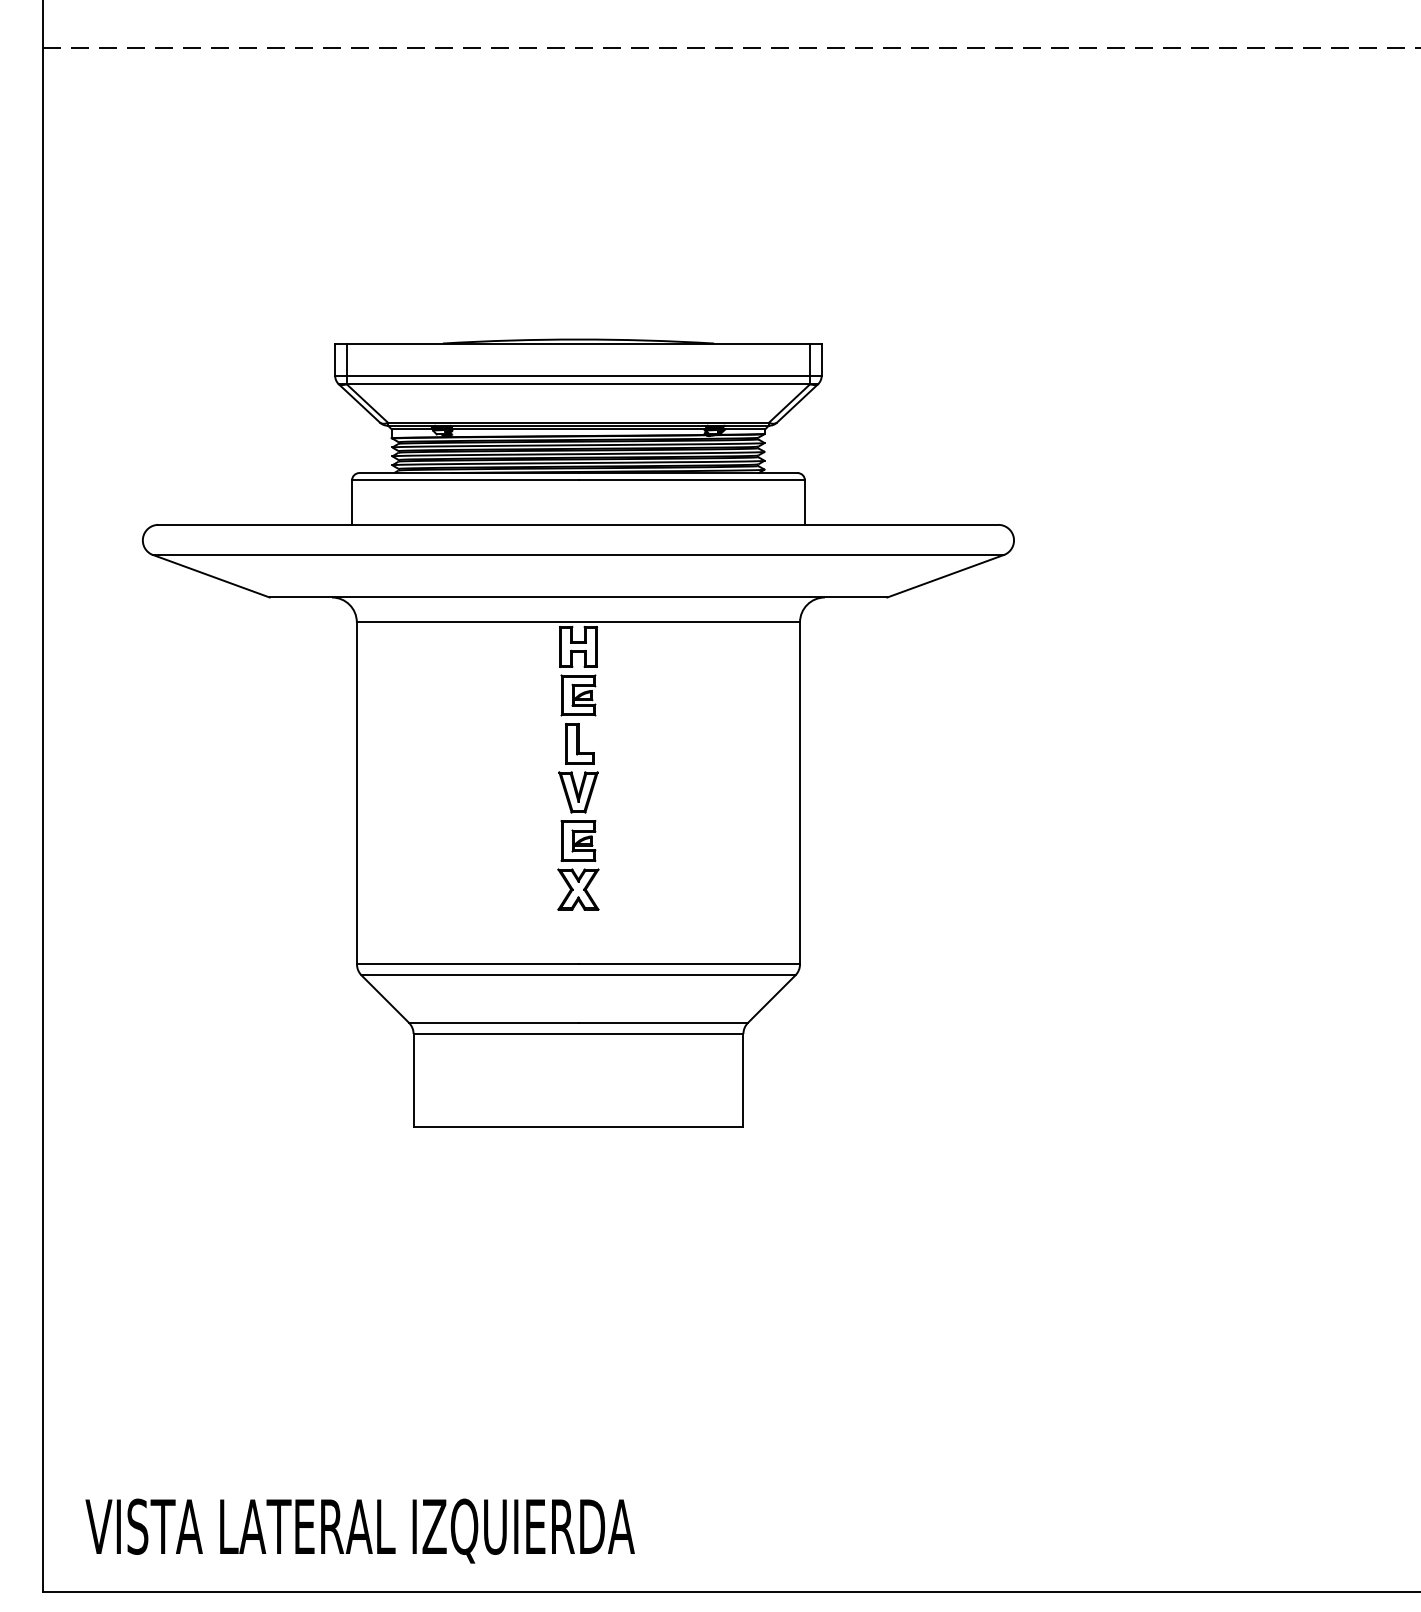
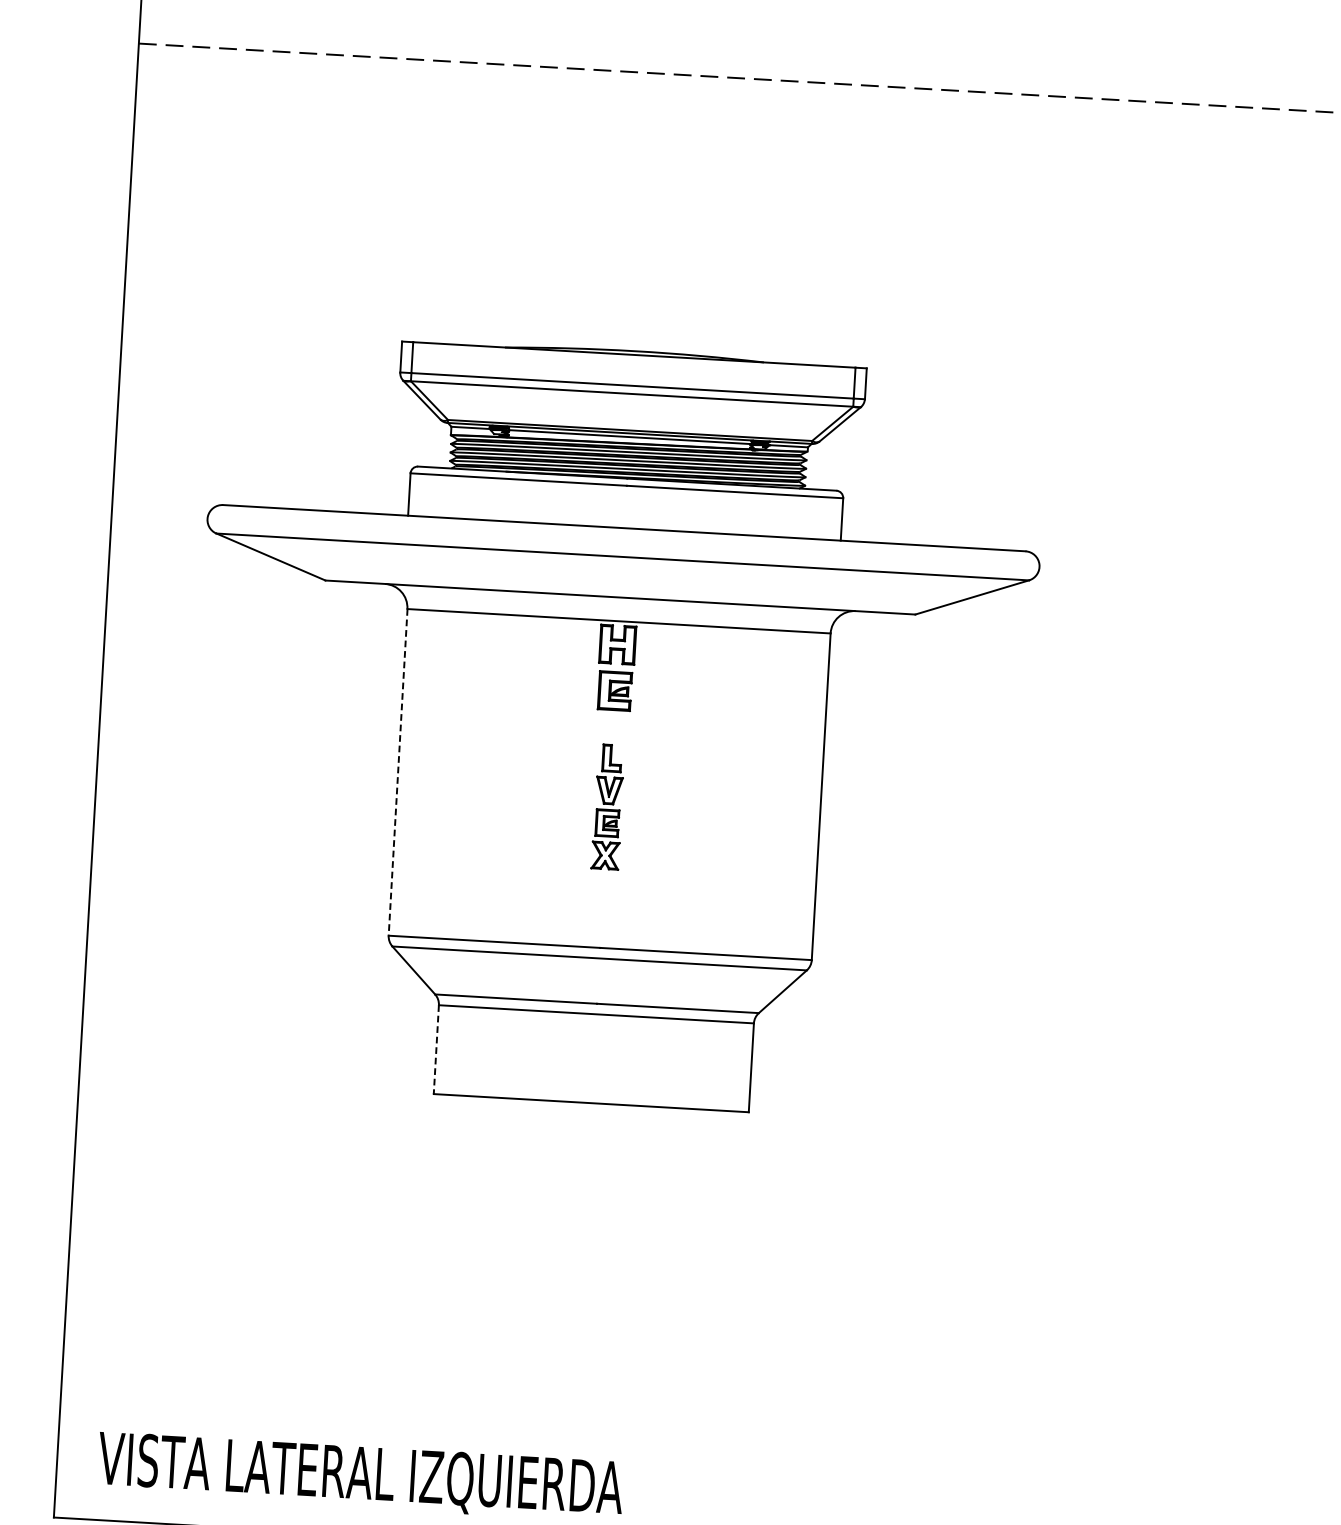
line: (357, 793) -> (398, 772), solid -> dashed
part: (578, 816) -> (608, 806), size x0.7
line: (413, 1080) -> (436, 1049), solid -> dashed

